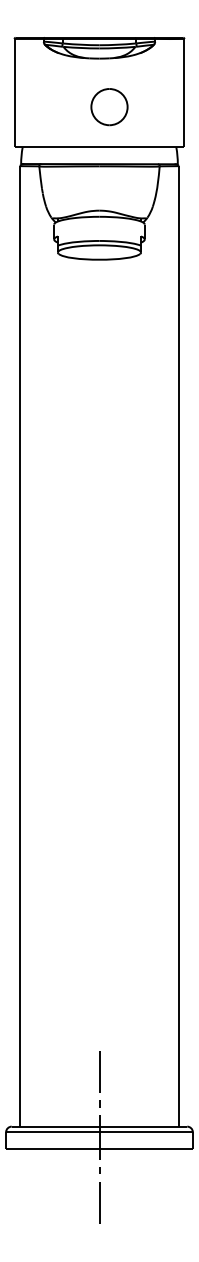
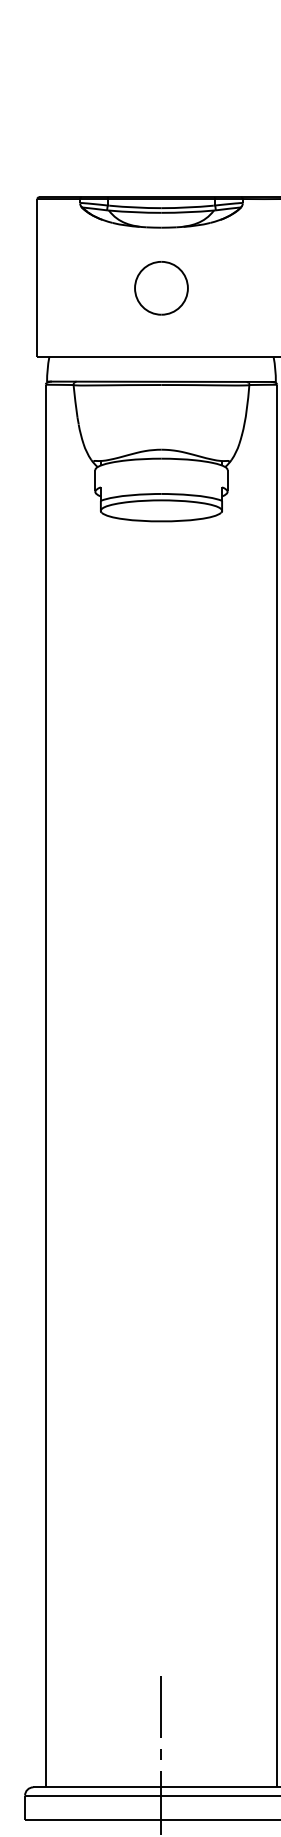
part: (109, 107) -> (161, 288), moved

